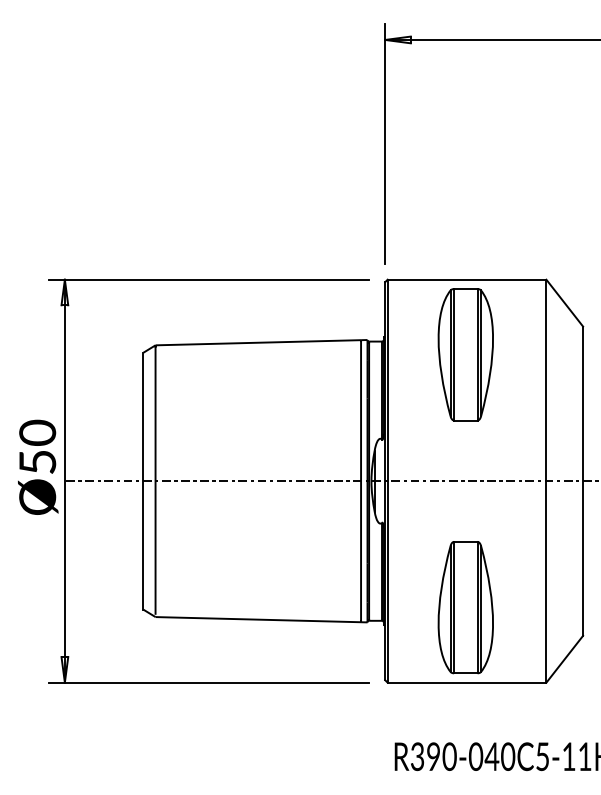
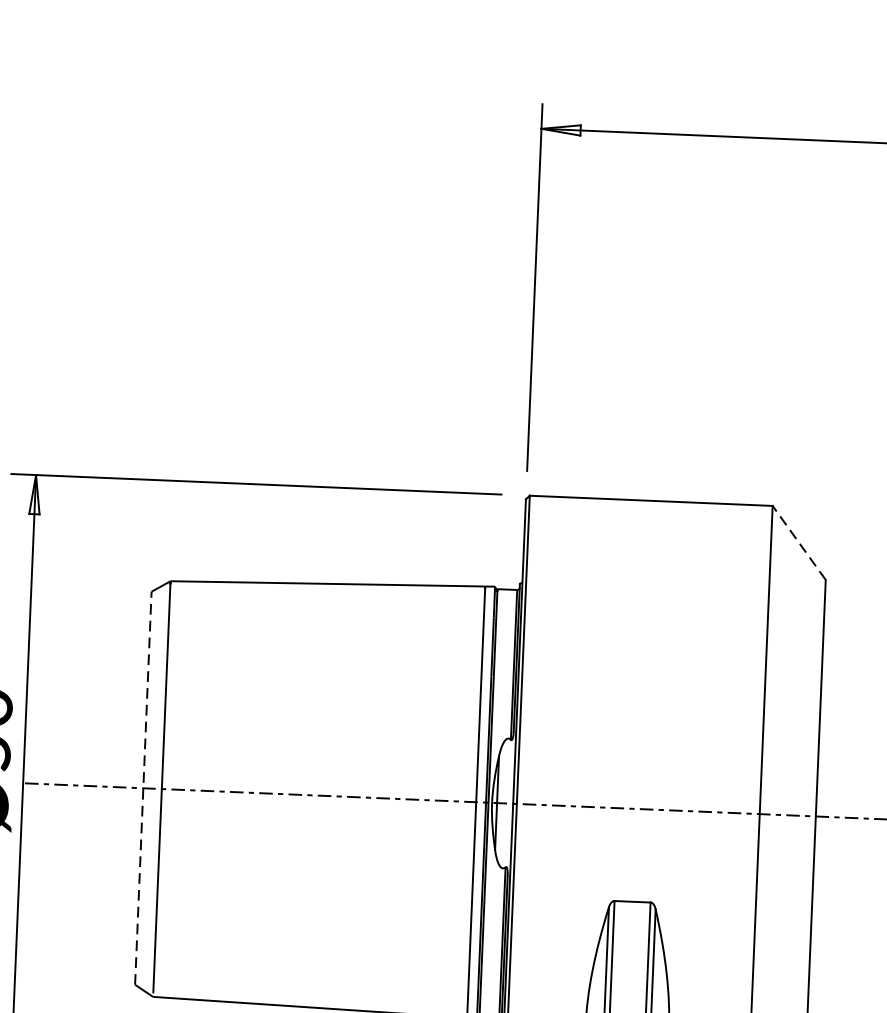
line: (564, 303) -> (798, 543), solid -> dashed
part: (465, 354) -> (644, 615), removed
line: (143, 480) -> (143, 787), solid -> dashed

